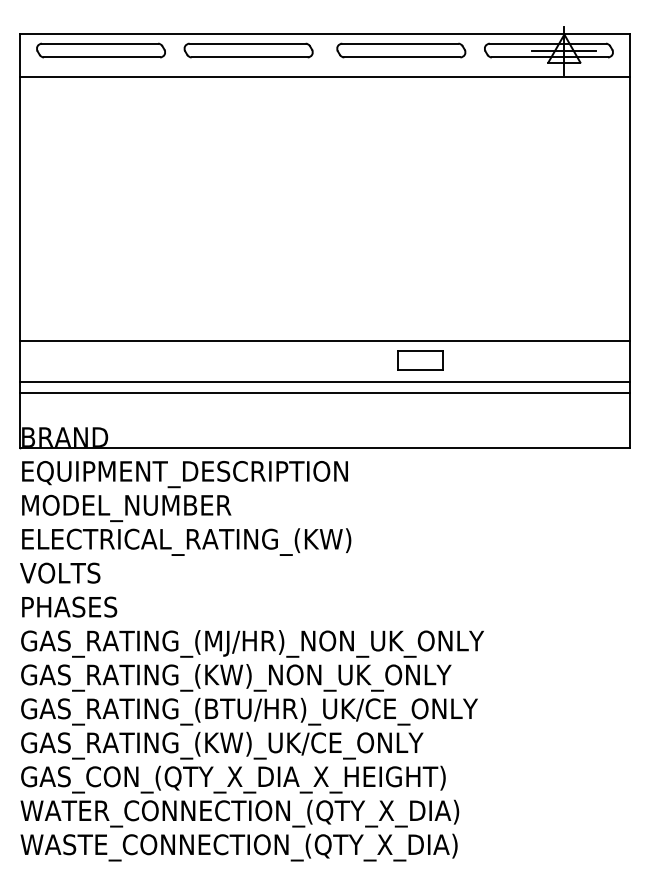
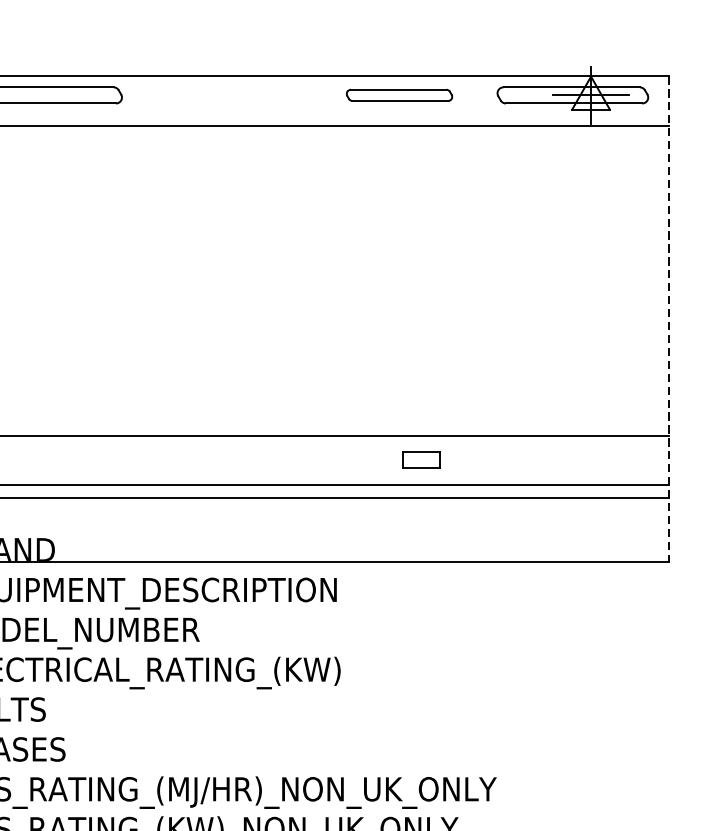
part: (248, 50) -> (219, 95), removed
part: (401, 50) -> (399, 95), size x0.7
line: (630, 240) -> (668, 318), solid -> dashed
part: (420, 360) -> (421, 459), size x0.7

